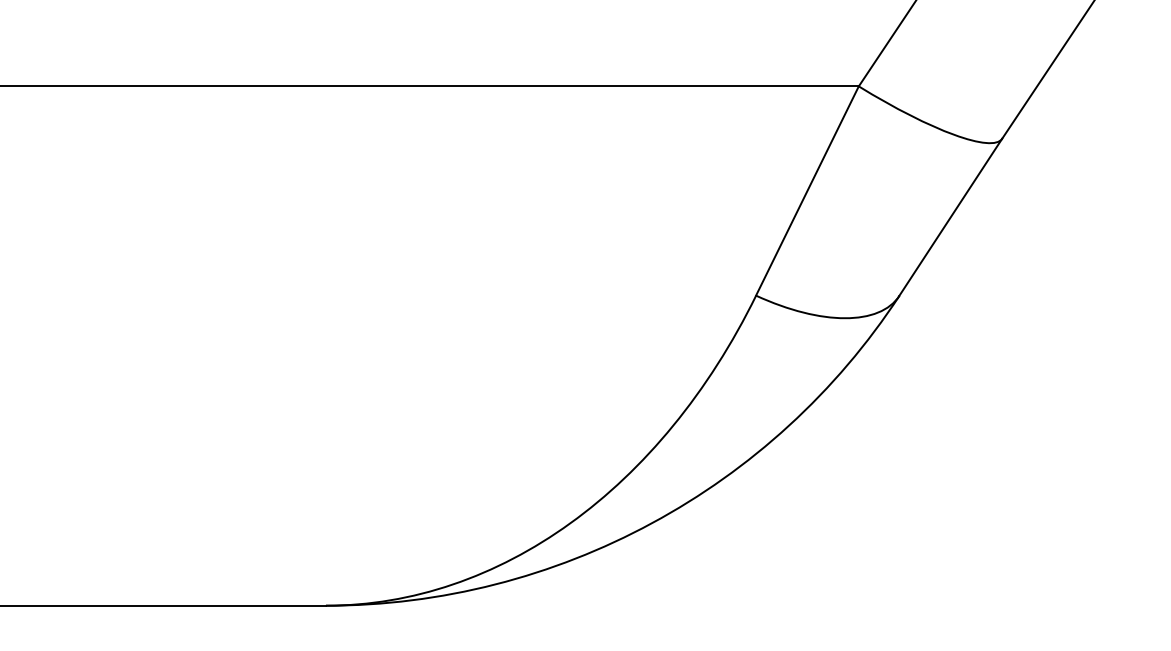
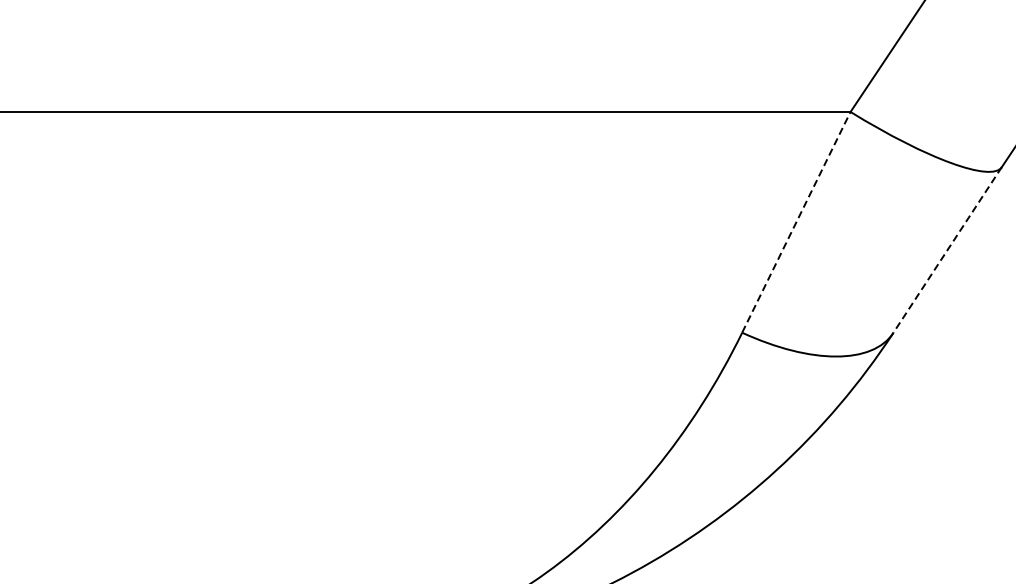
line: (807, 190) -> (796, 221), solid -> dashed
line: (950, 217) -> (947, 250), solid -> dashed

